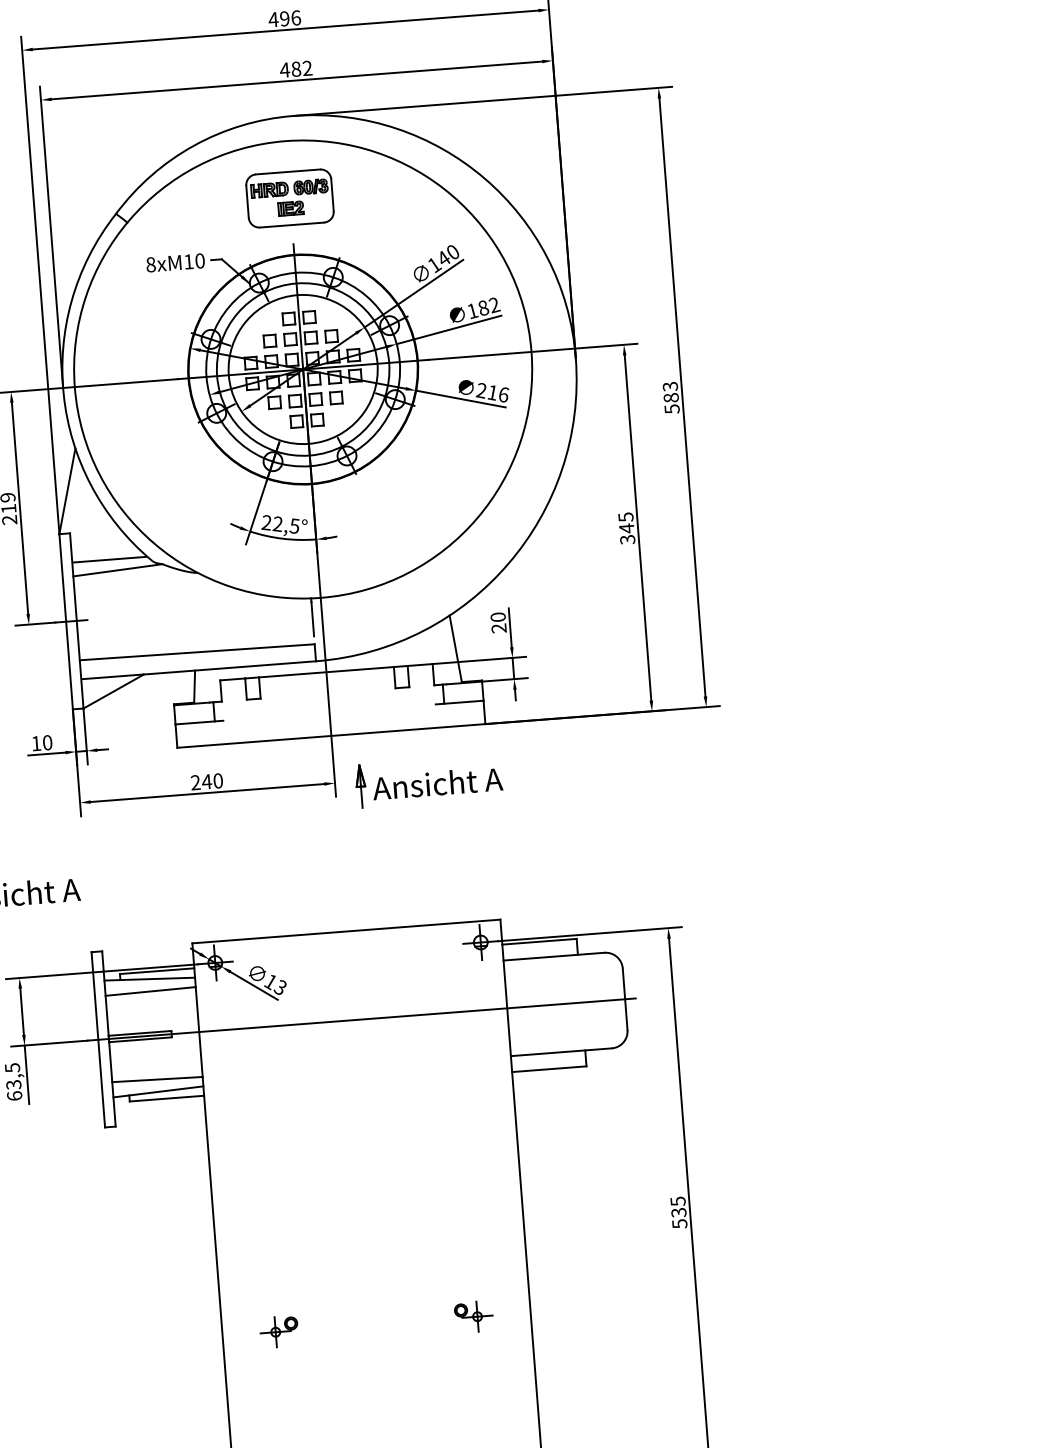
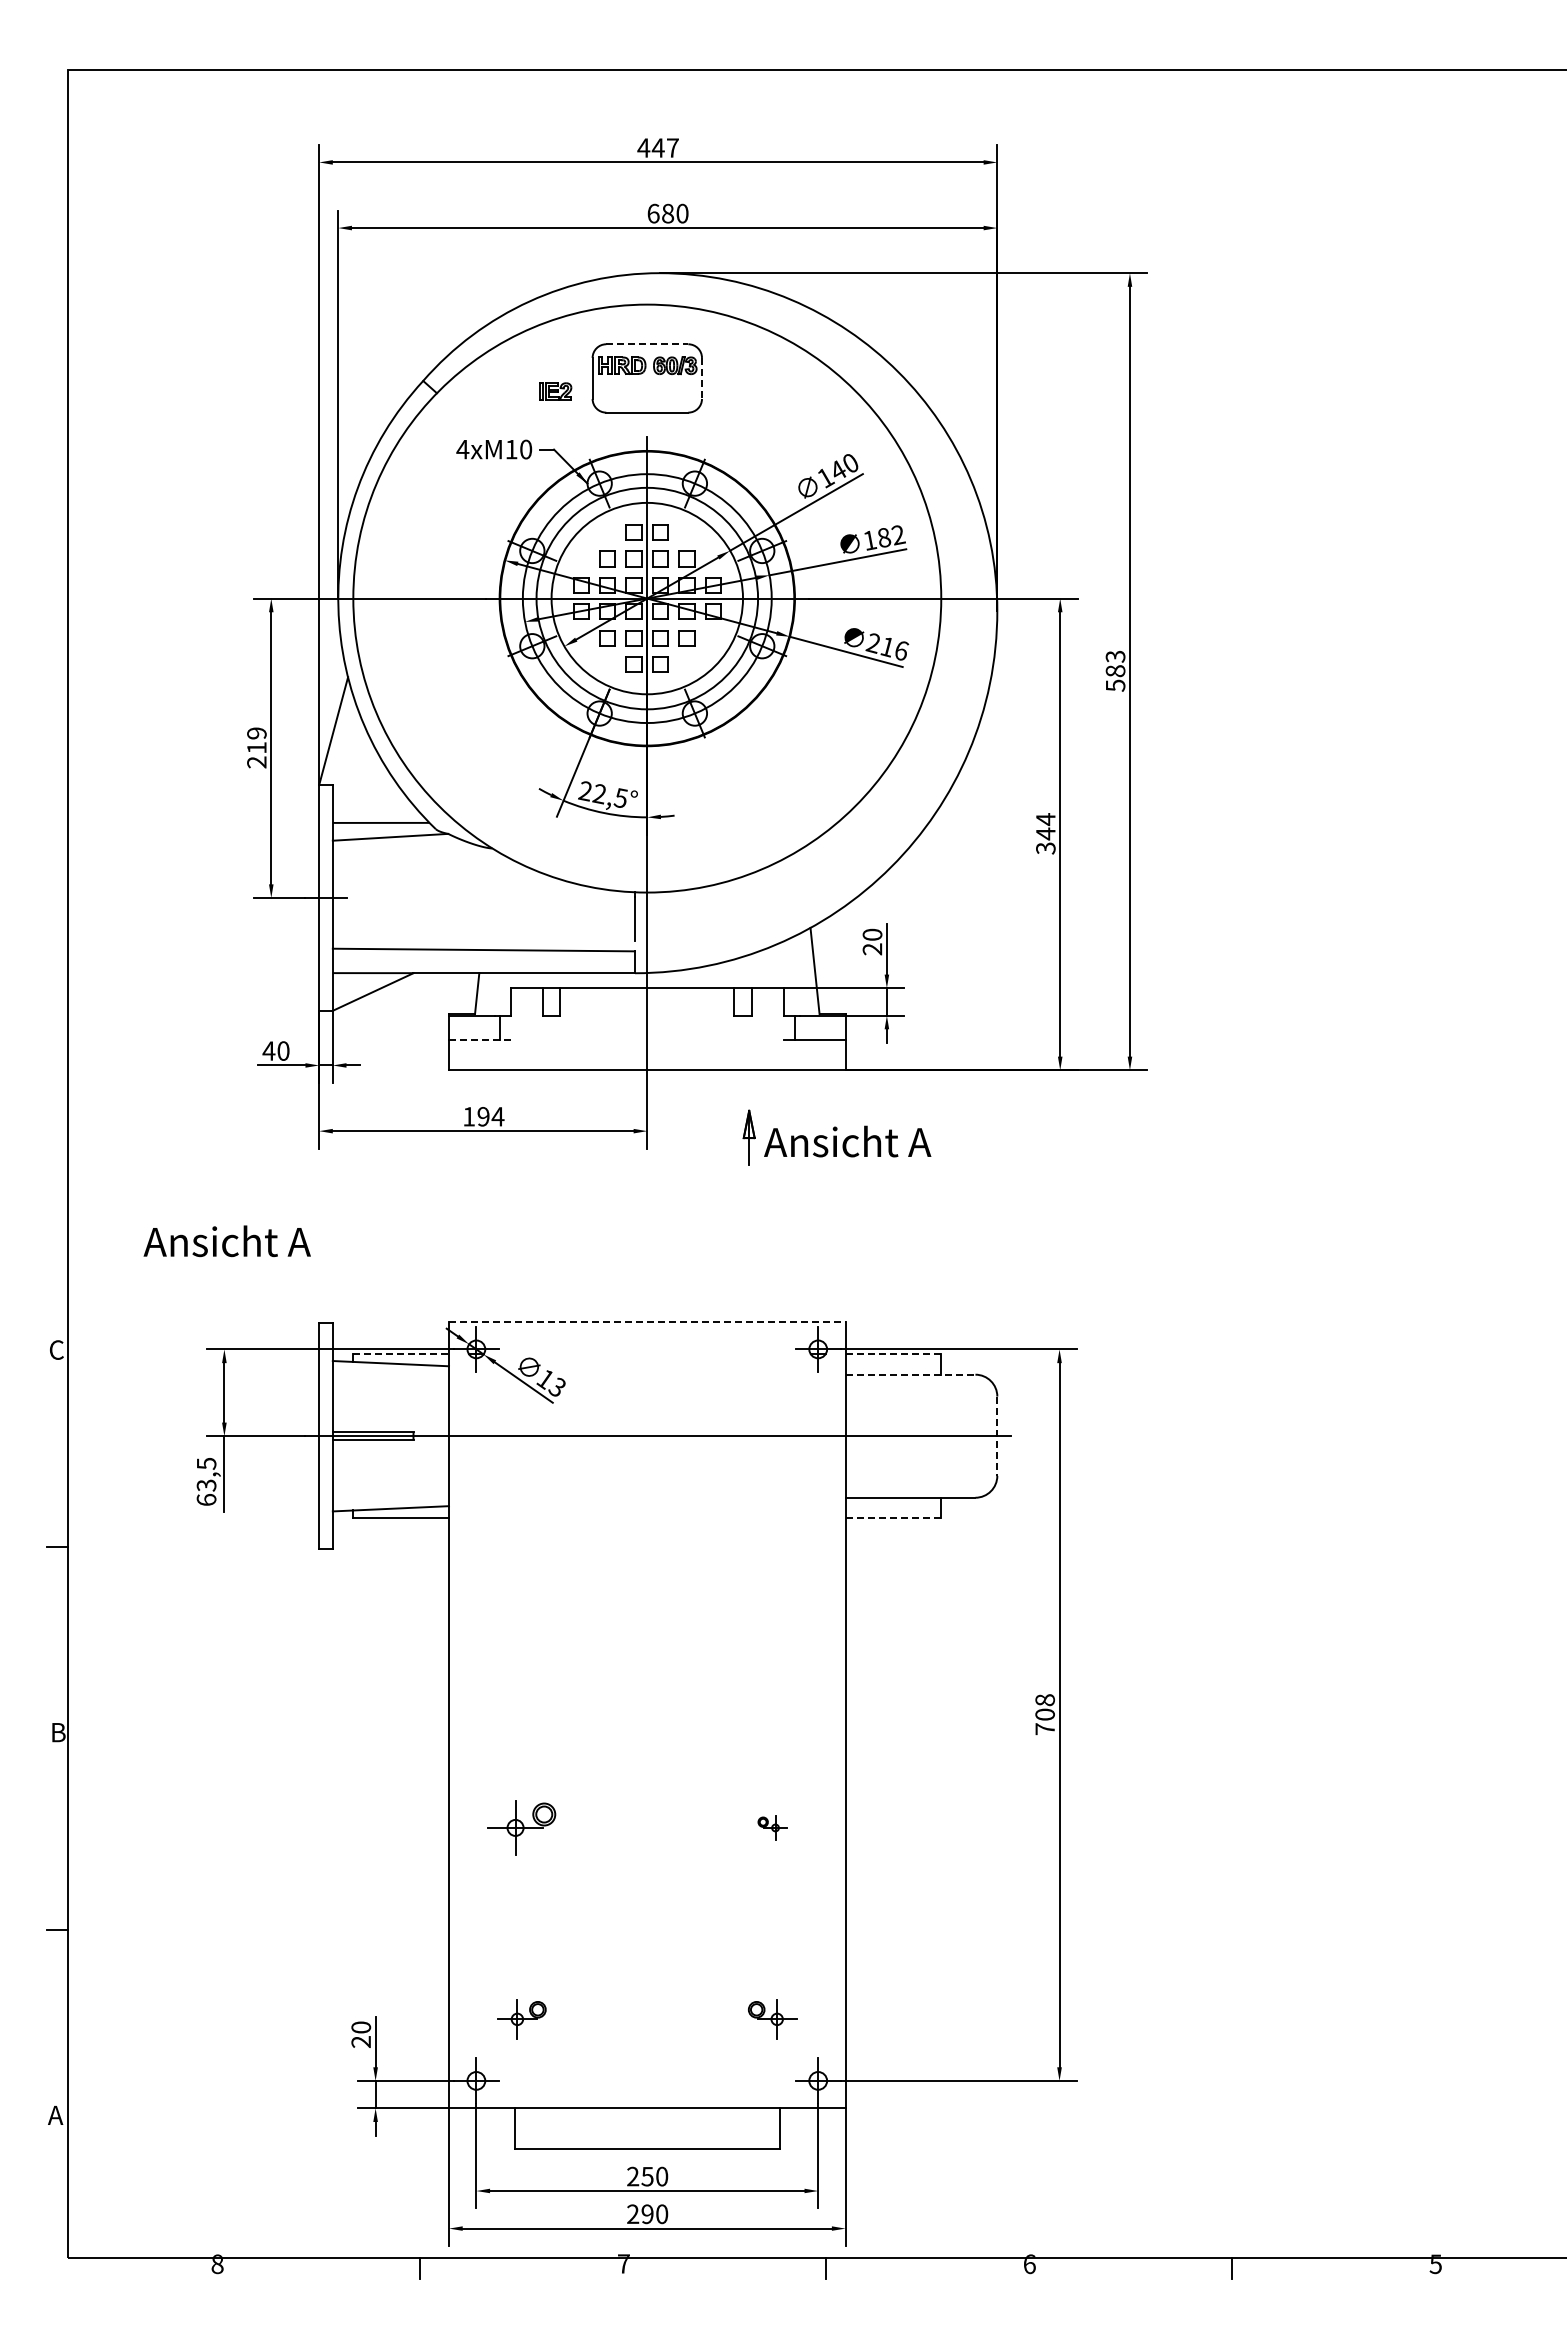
text: (289, 18) -> (664, 147), 496 -> 447
text: (295, 69) -> (667, 213), 482 -> 680
line: (288, 172) -> (647, 344), solid -> dashed
line: (332, 195) -> (701, 378), solid -> dashed
part: (290, 208) -> (555, 391), moved
text: (150, 264) -> (462, 449), 8xM10 -> 4xM10
text: (625, 517) -> (1045, 819), 345 -> 344
line: (199, 722) -> (479, 1040), solid -> dashed
text: (35, 743) -> (268, 1050), 10 -> 40
part: (428, 780) -> (836, 1137), moved
text: (206, 781) -> (483, 1116), 240 -> 194
line: (346, 931) -> (647, 1322), solid -> dashed
line: (539, 941) -> (893, 1354), solid -> dashed
line: (554, 956) -> (910, 1374), solid -> dashed
line: (157, 971) -> (401, 1354), solid -> dashed
line: (150, 991) -> (390, 1379), removed
line: (625, 999) -> (997, 1436), solid -> dashed
line: (549, 1069) -> (893, 1518), solid -> dashed
line: (157, 1079) -> (390, 1492), removed
text: (678, 1212) -> (1044, 1714), 535 -> 708
part: (473, 1316) -> (772, 1827), size x0.6
part: (278, 1331) -> (521, 1827), size x1.4

